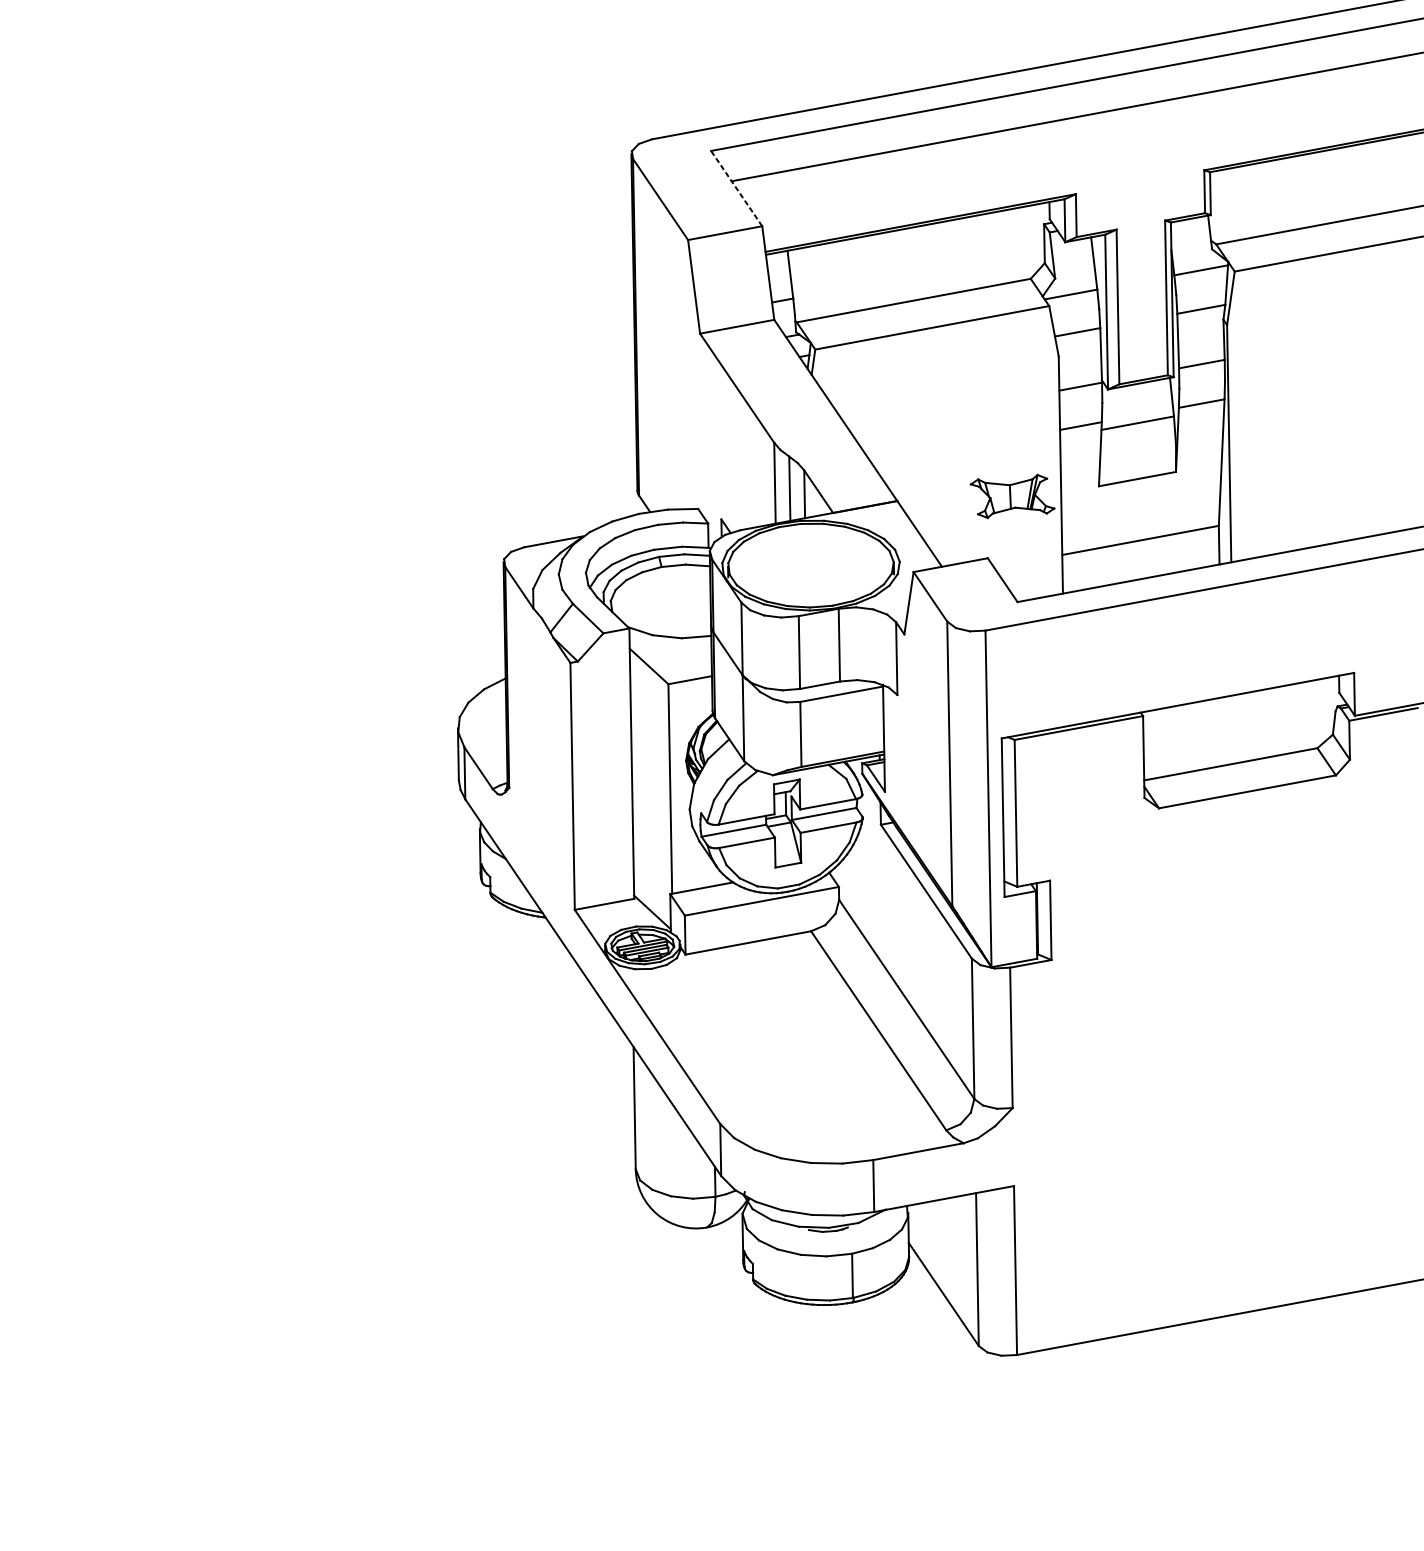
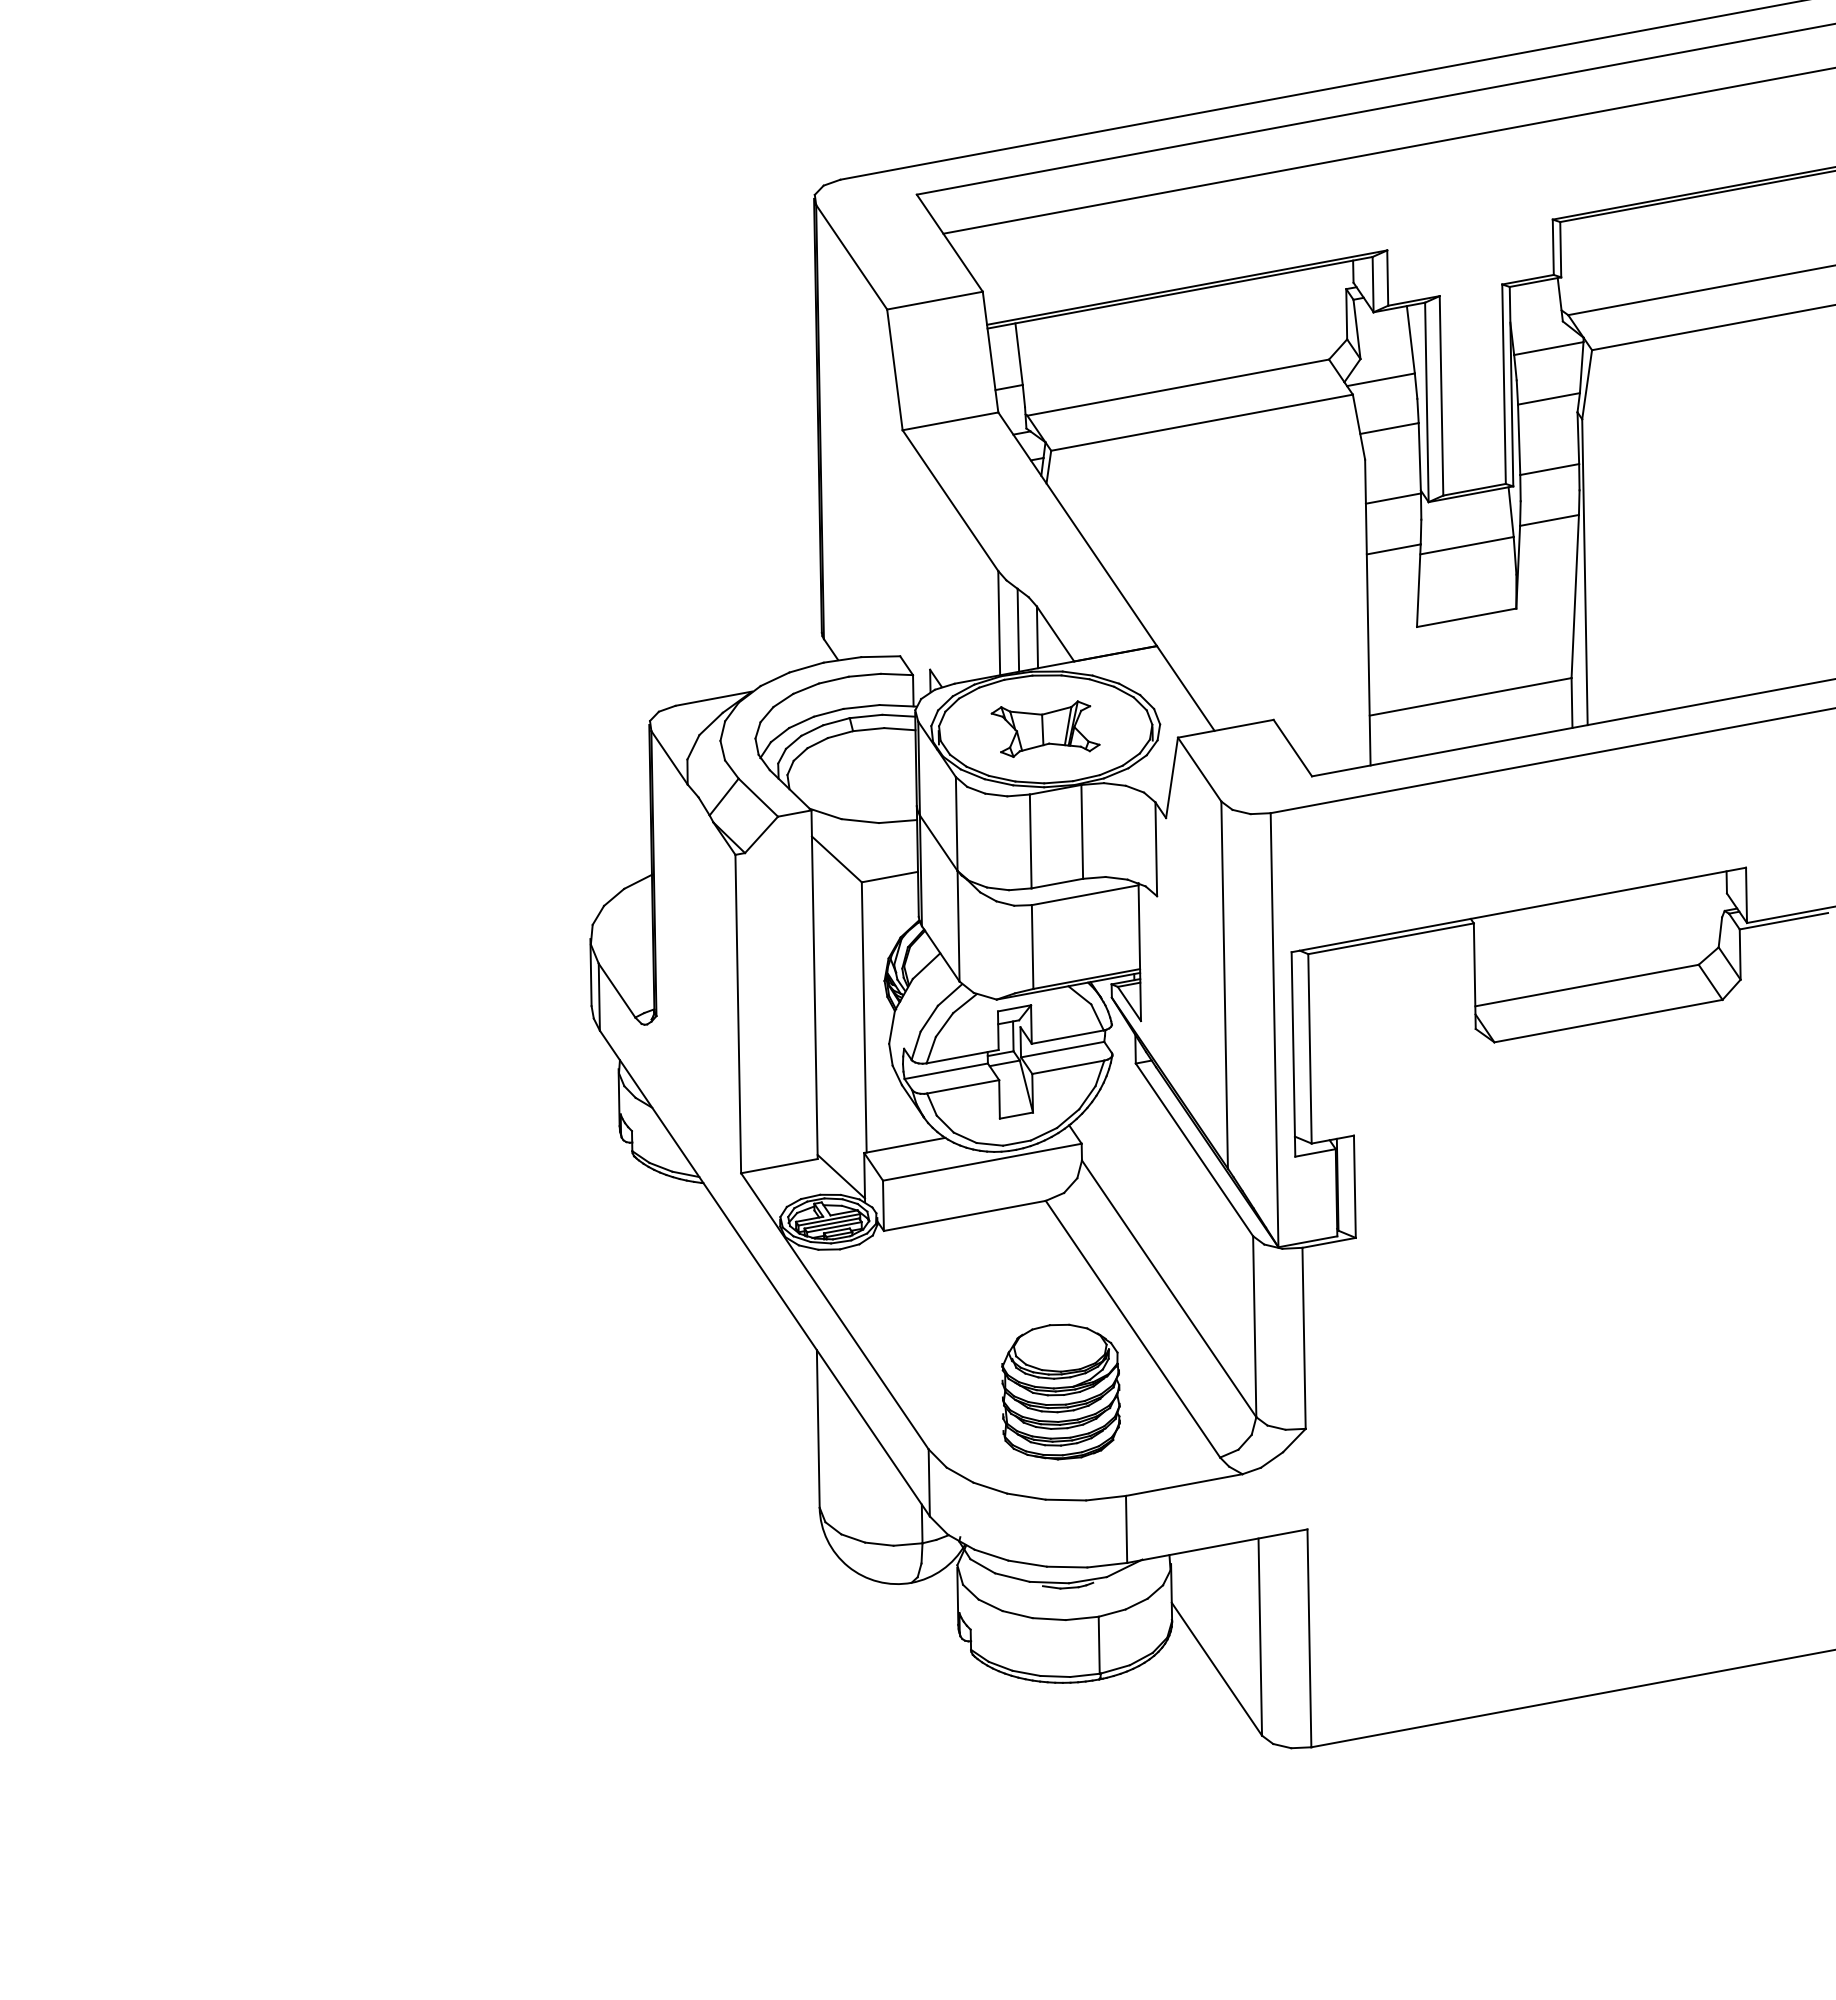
line: (736, 188) -> (949, 243), dashed -> solid
part: (1012, 495) -> (1045, 728), moved
part: (822, 1079) -> (1060, 1391), added

